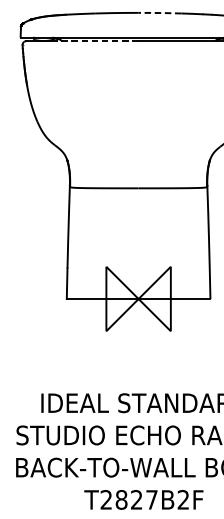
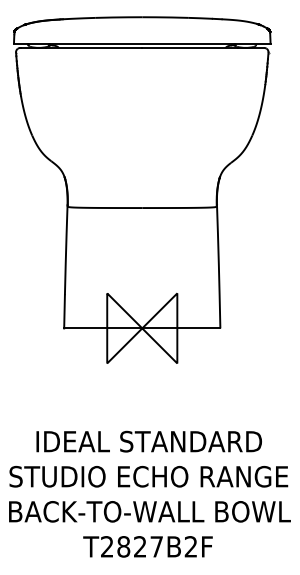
line: (159, 13) -> (165, 17), dashed -> solid
line: (94, 41) -> (94, 48), dashed -> solid

